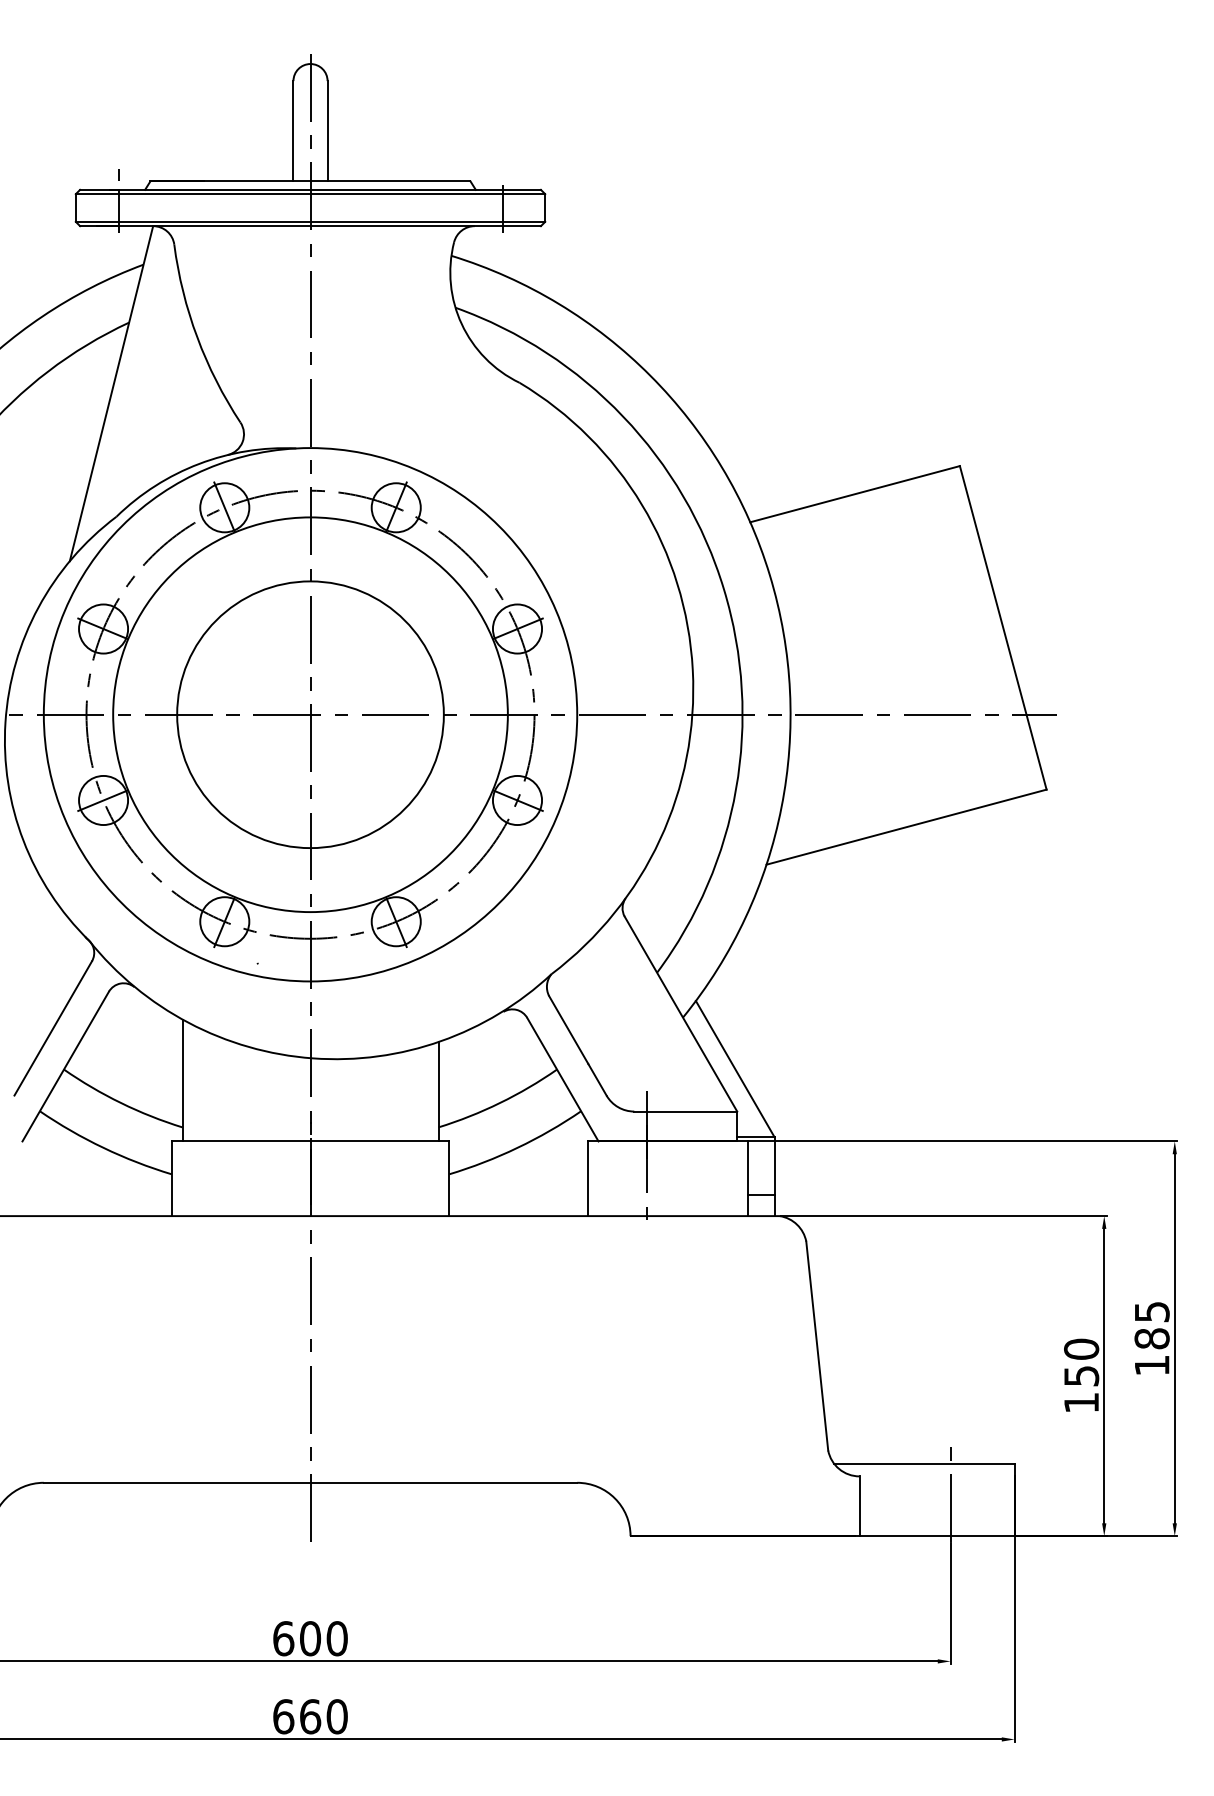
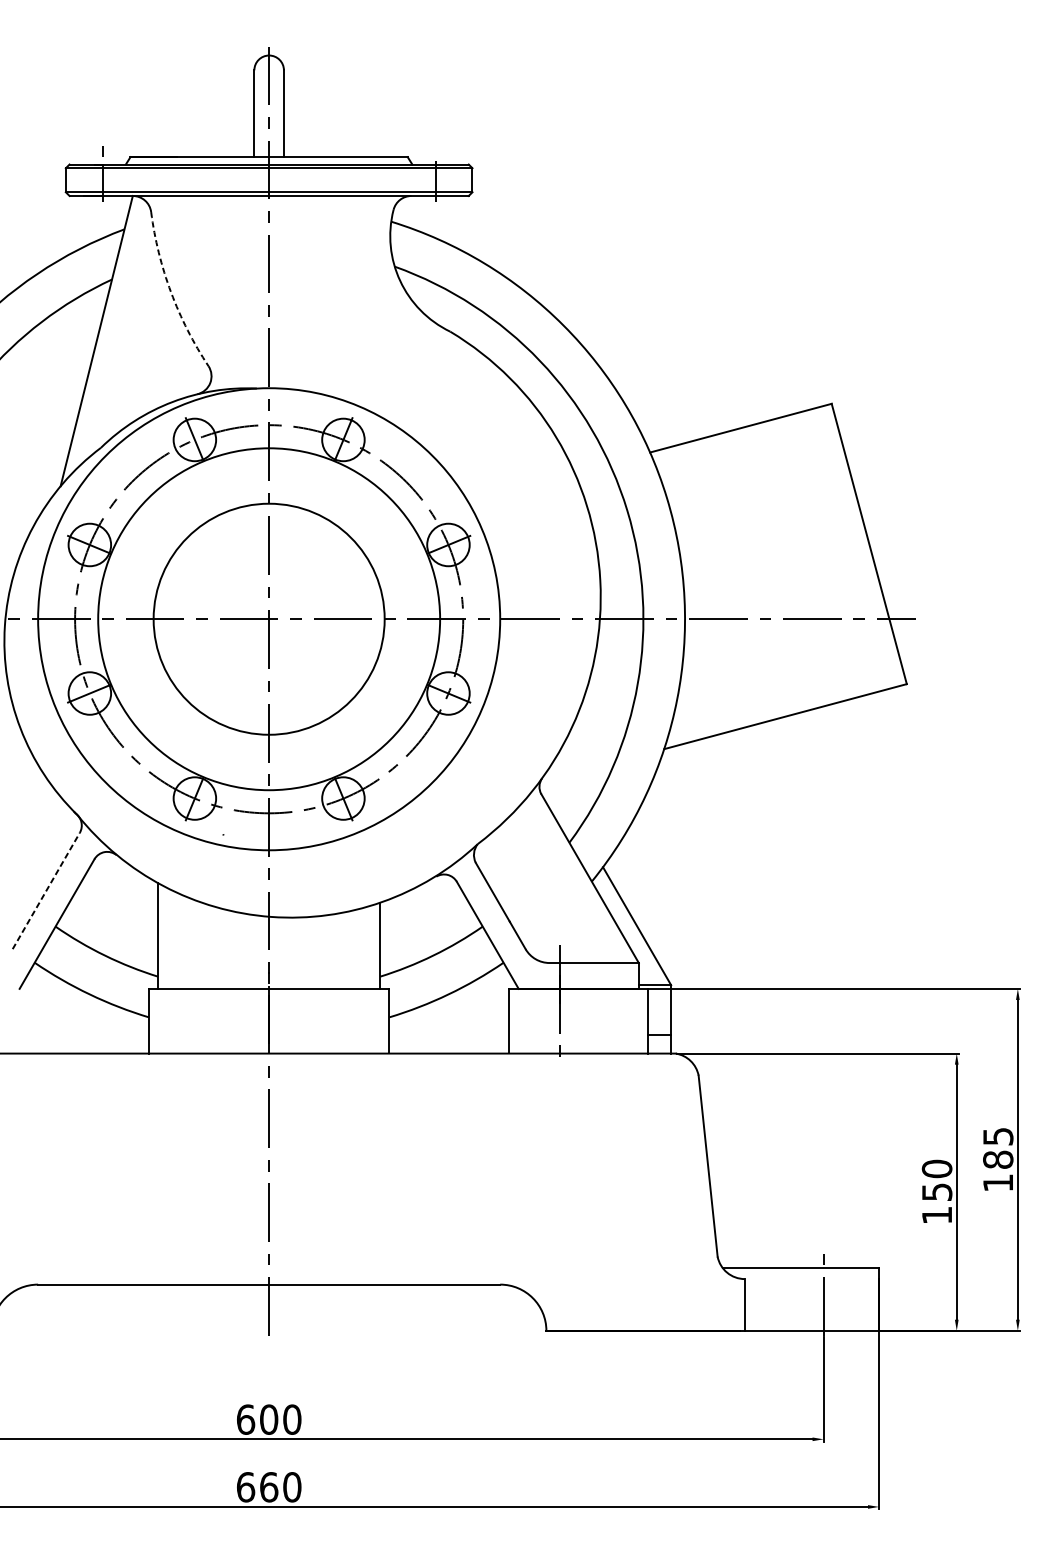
arc: (197, 337) -> (171, 292), solid -> dashed
line: (53, 1028) -> (46, 891), solid -> dashed

